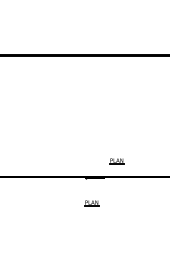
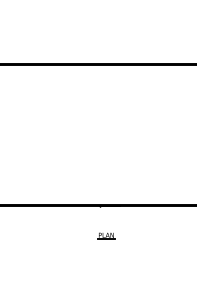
part: (116, 161) -> (135, 187), removed

